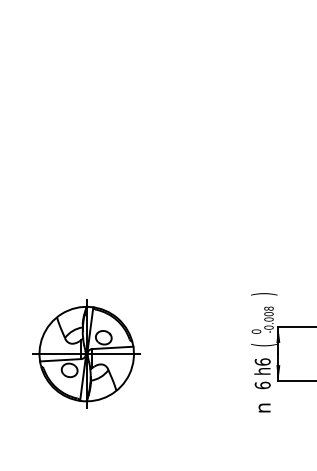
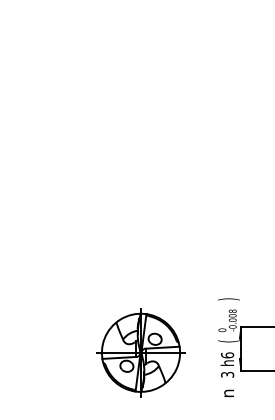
part: (86, 353) -> (140, 352), moved
text: (262, 385) -> (227, 374), 6 -> 3

